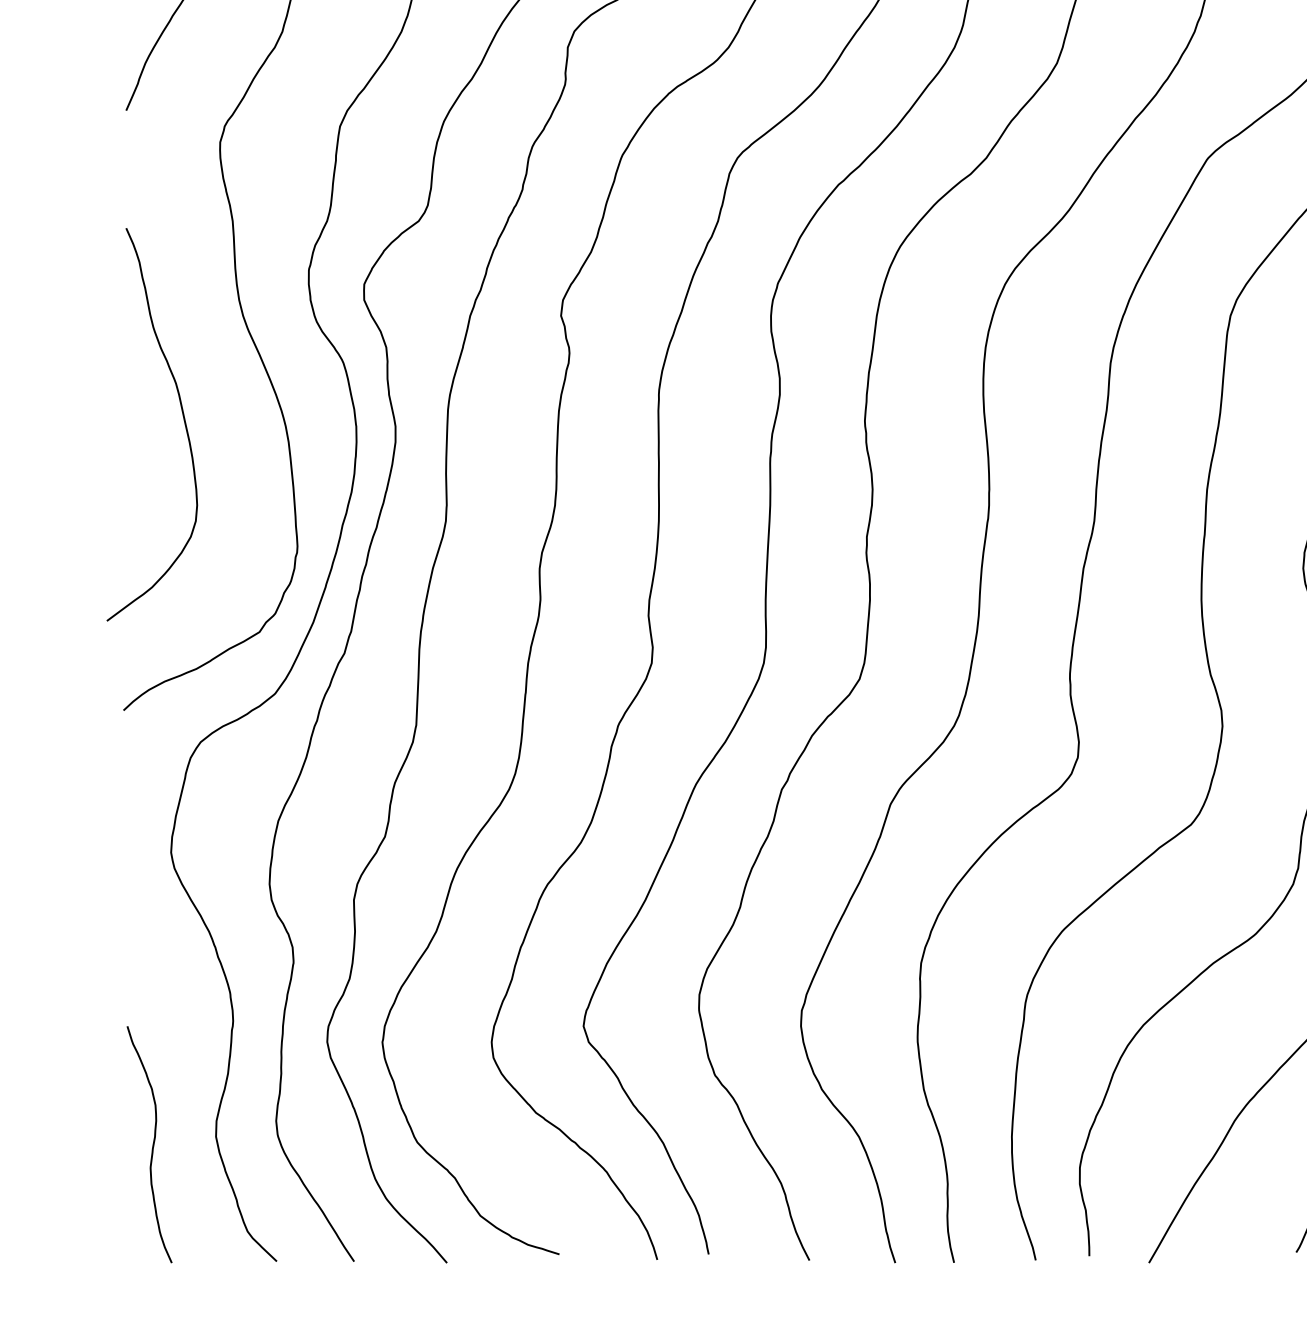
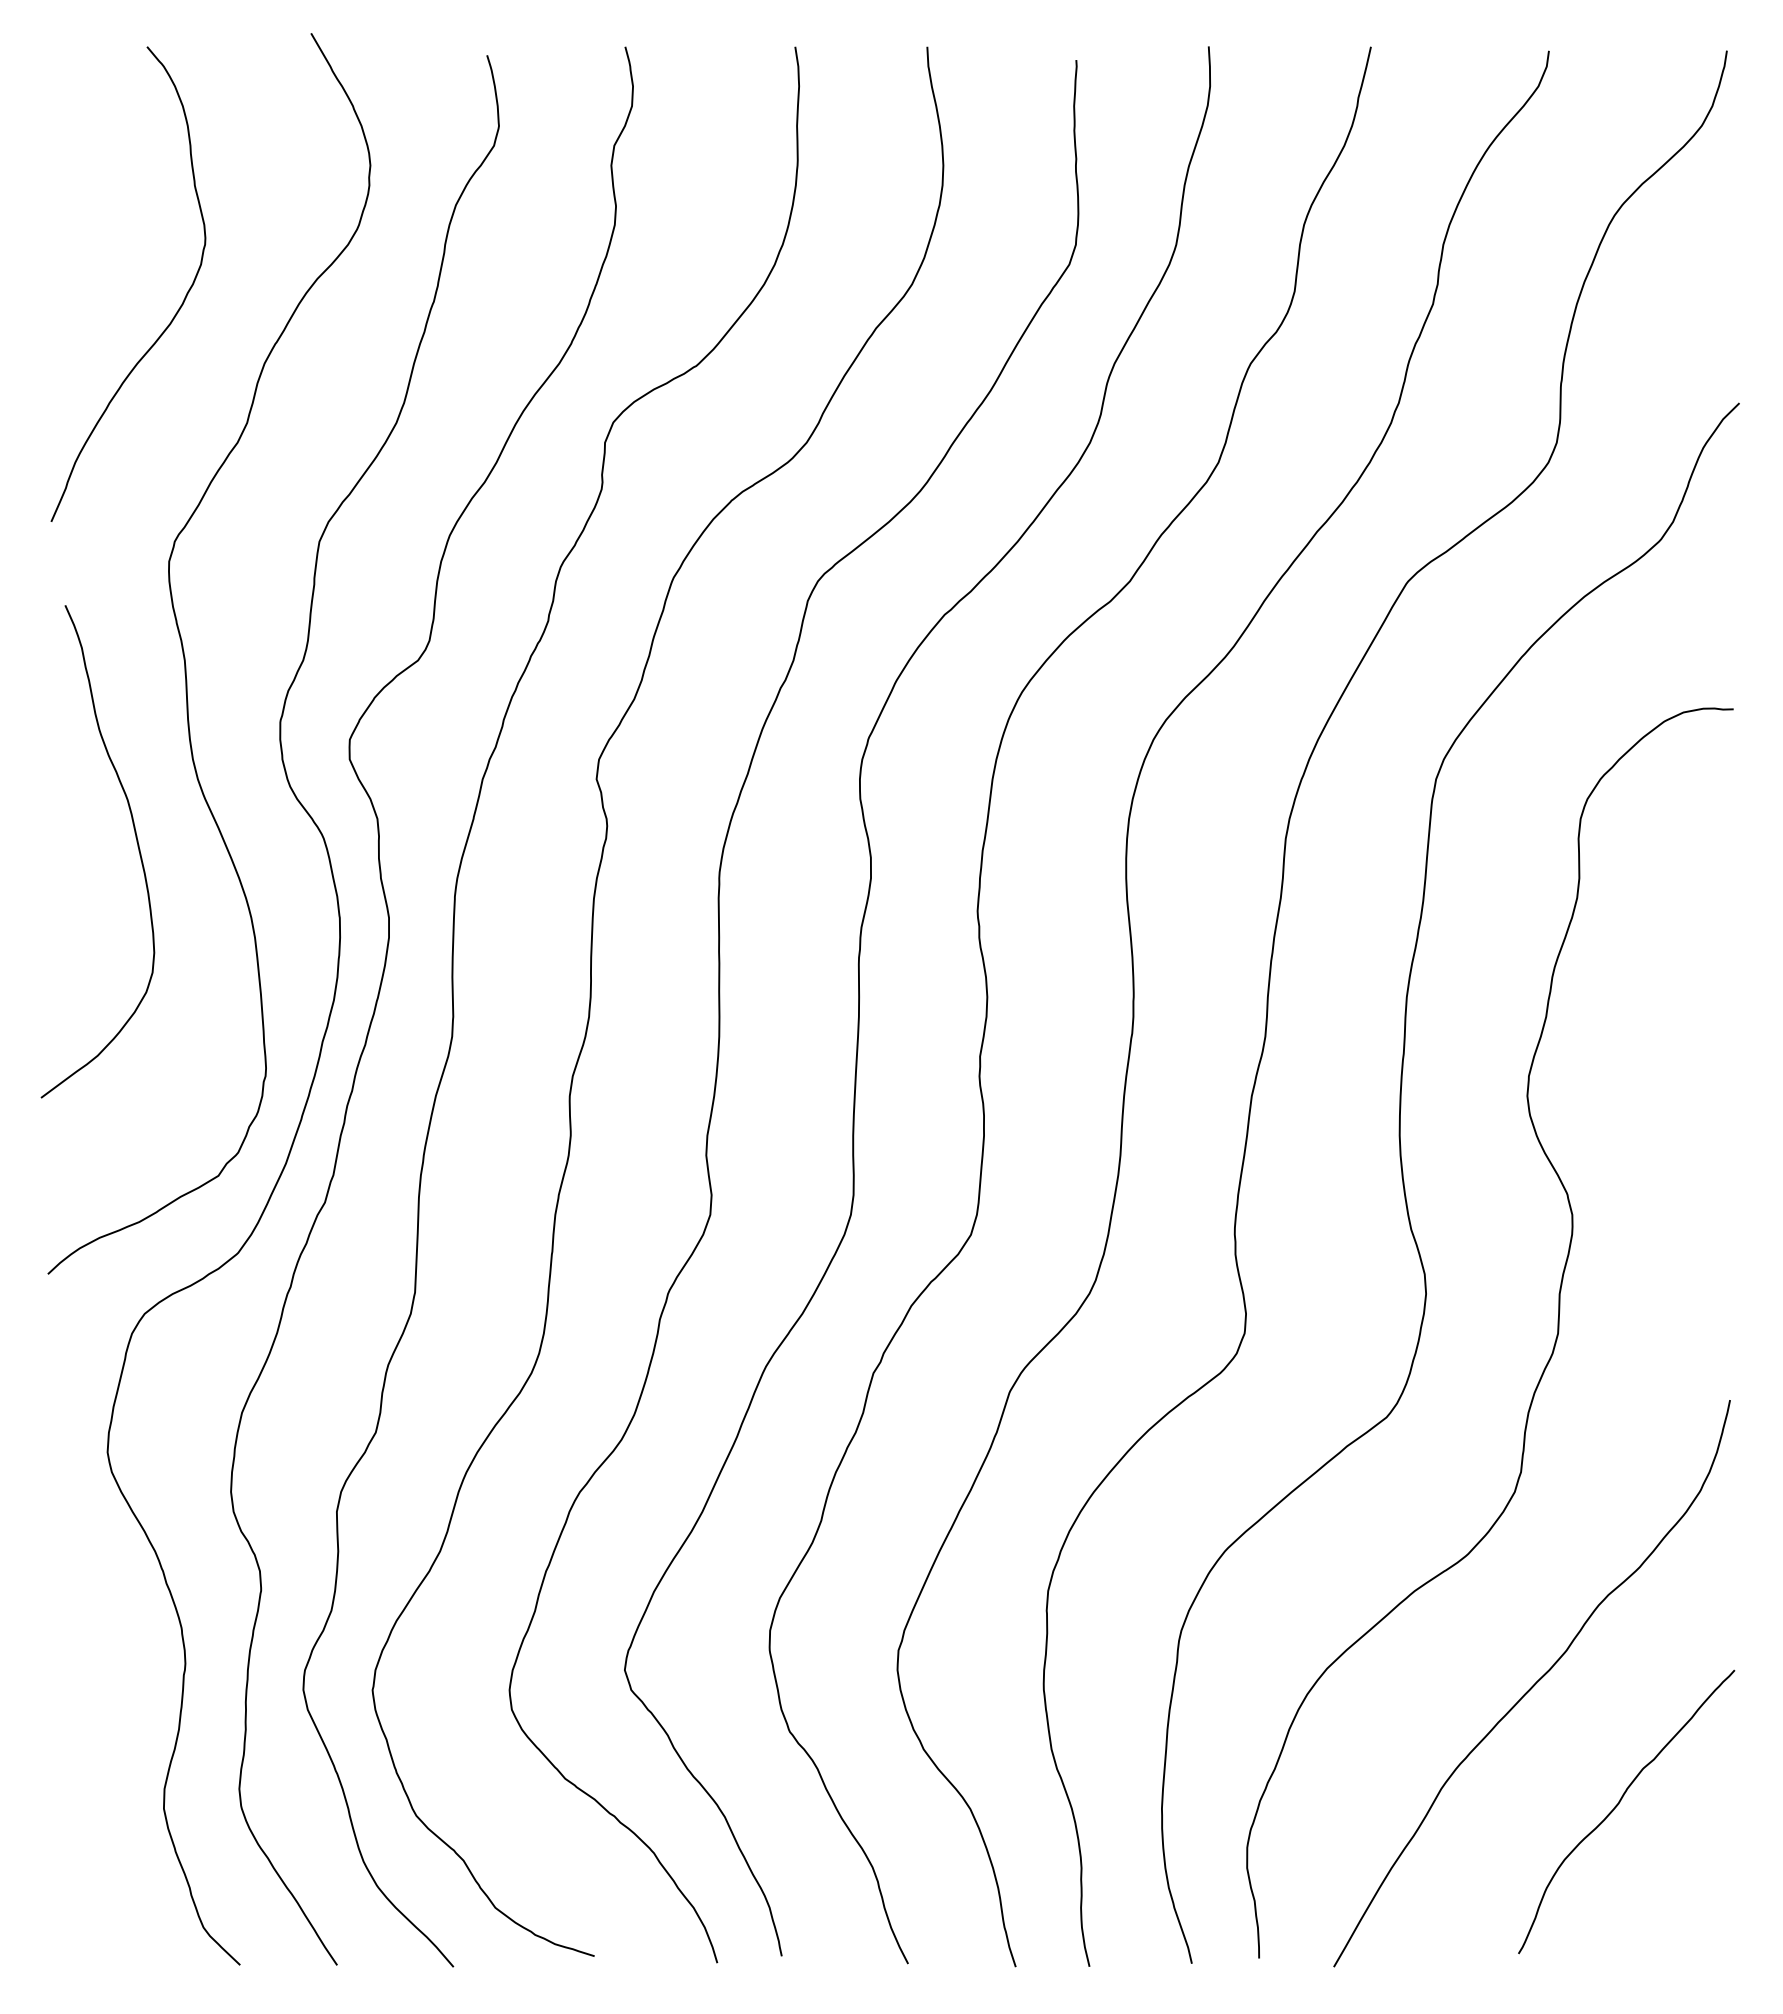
curve: (183, 417) -> (136, 842), moved
curve: (152, 1144) -> (84, 1818), removed

